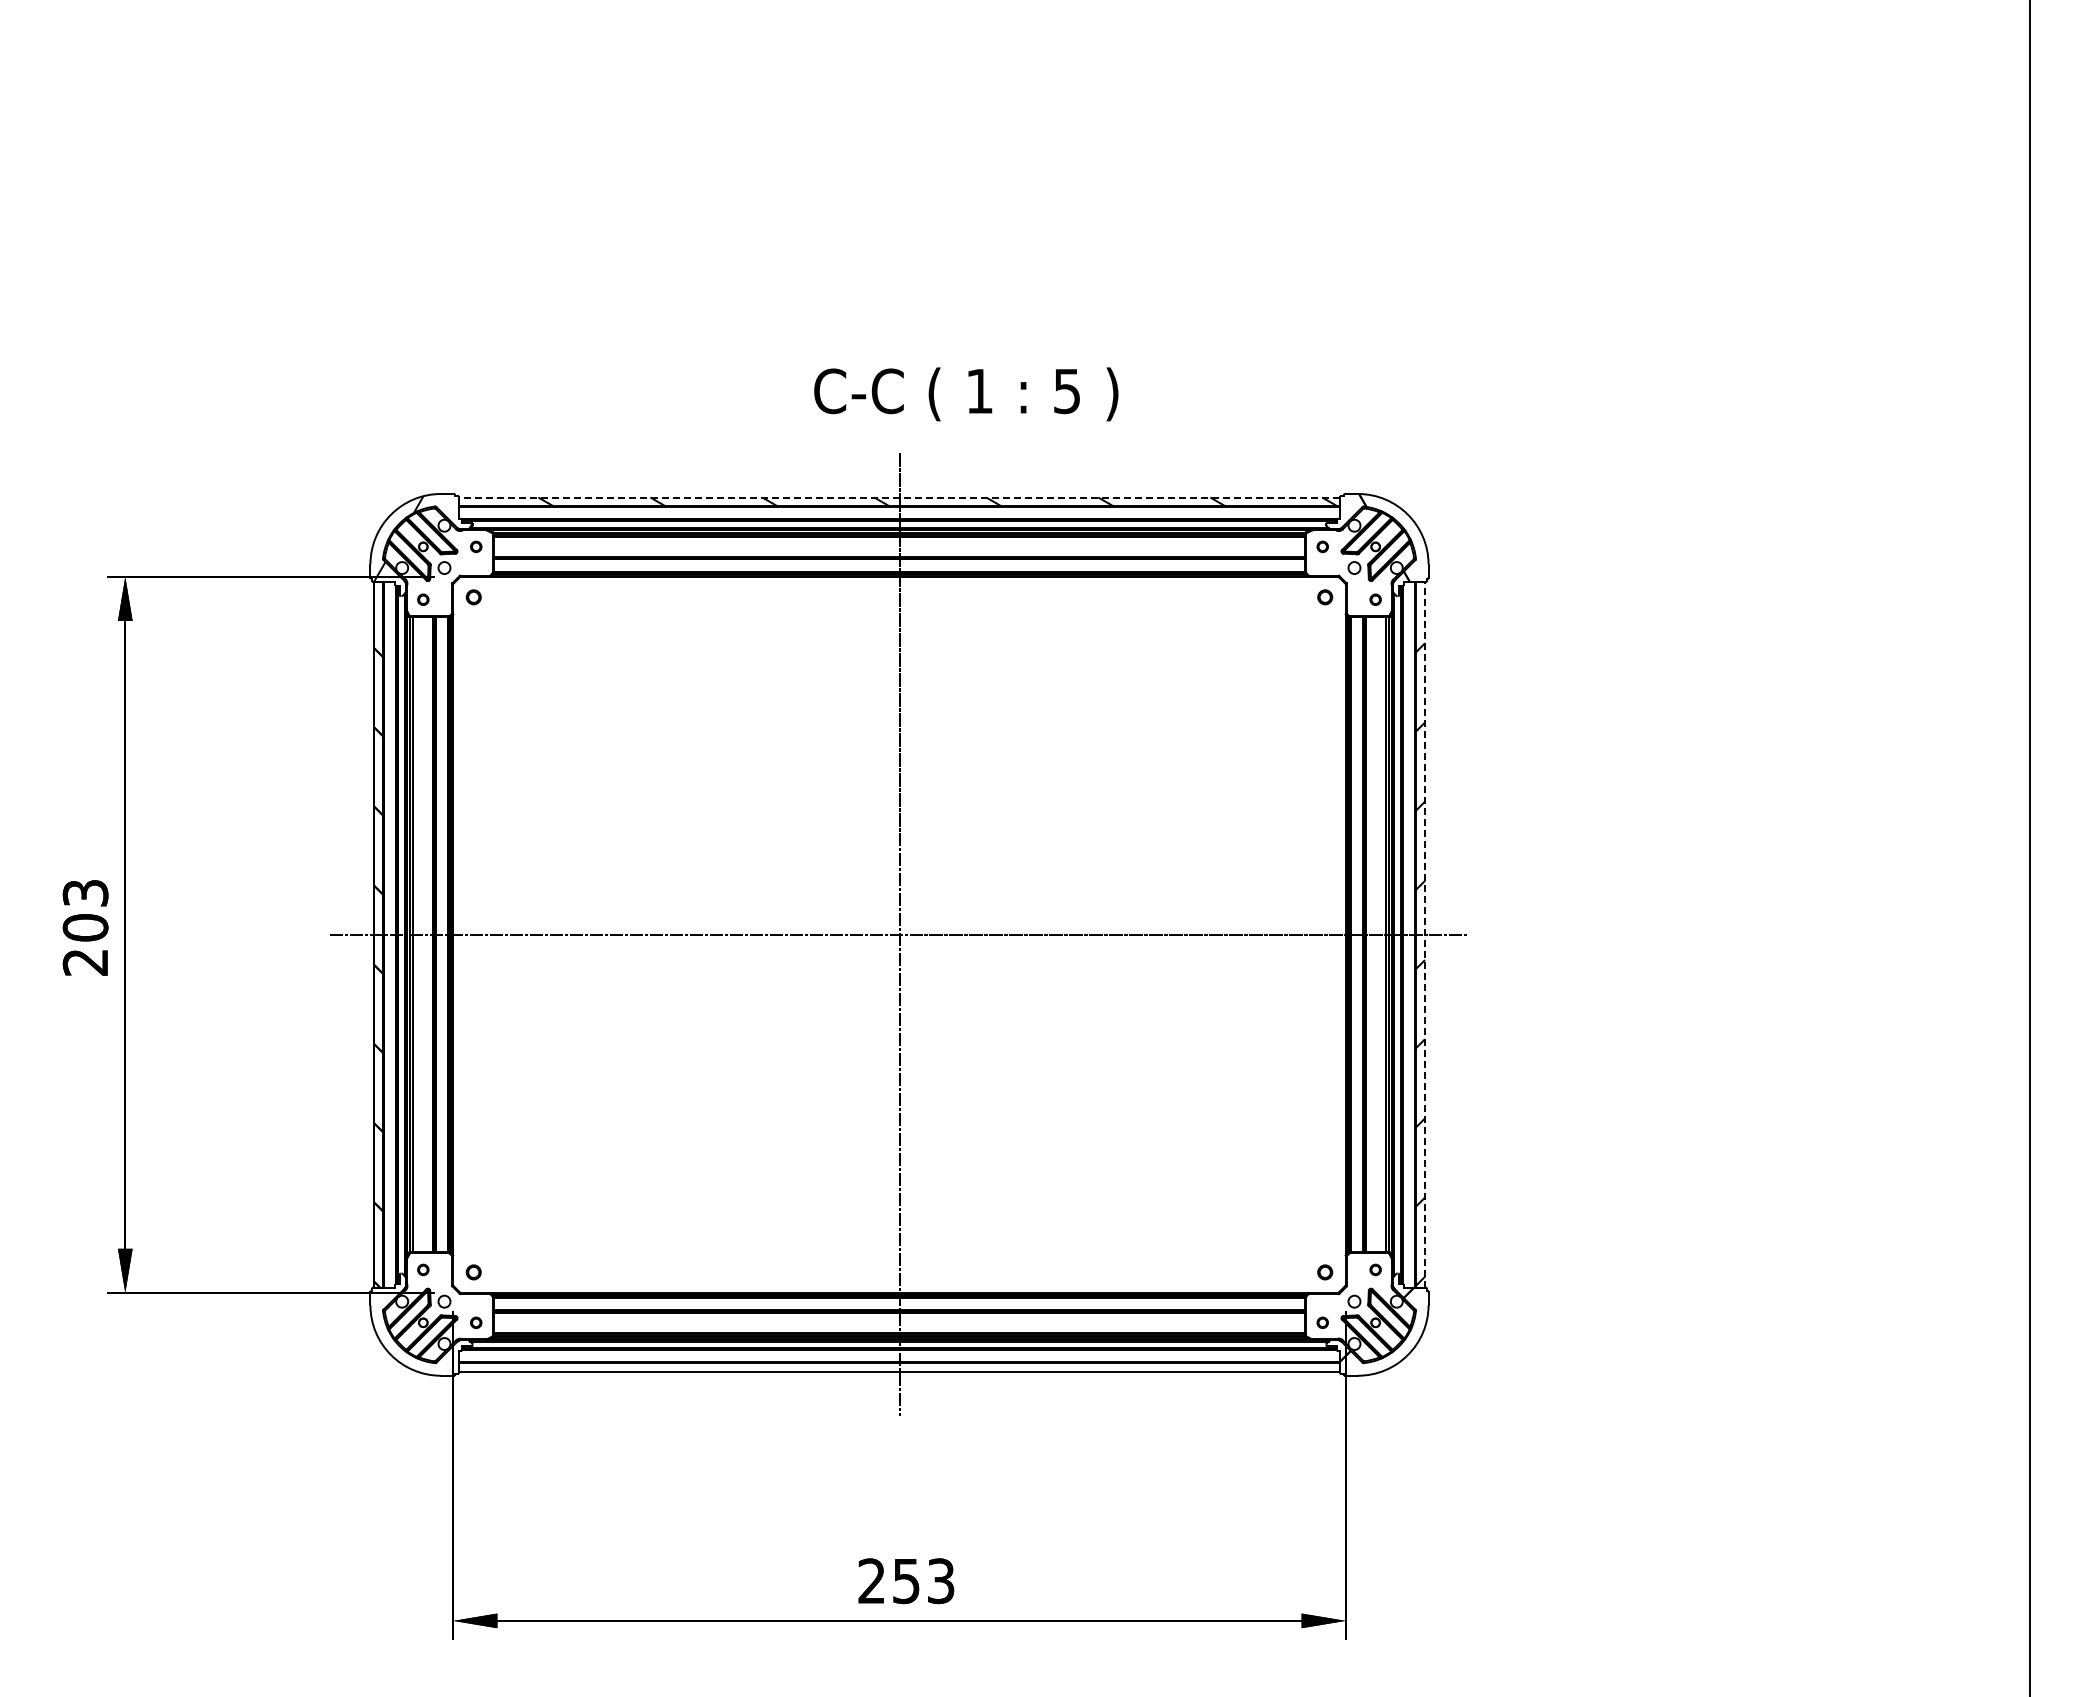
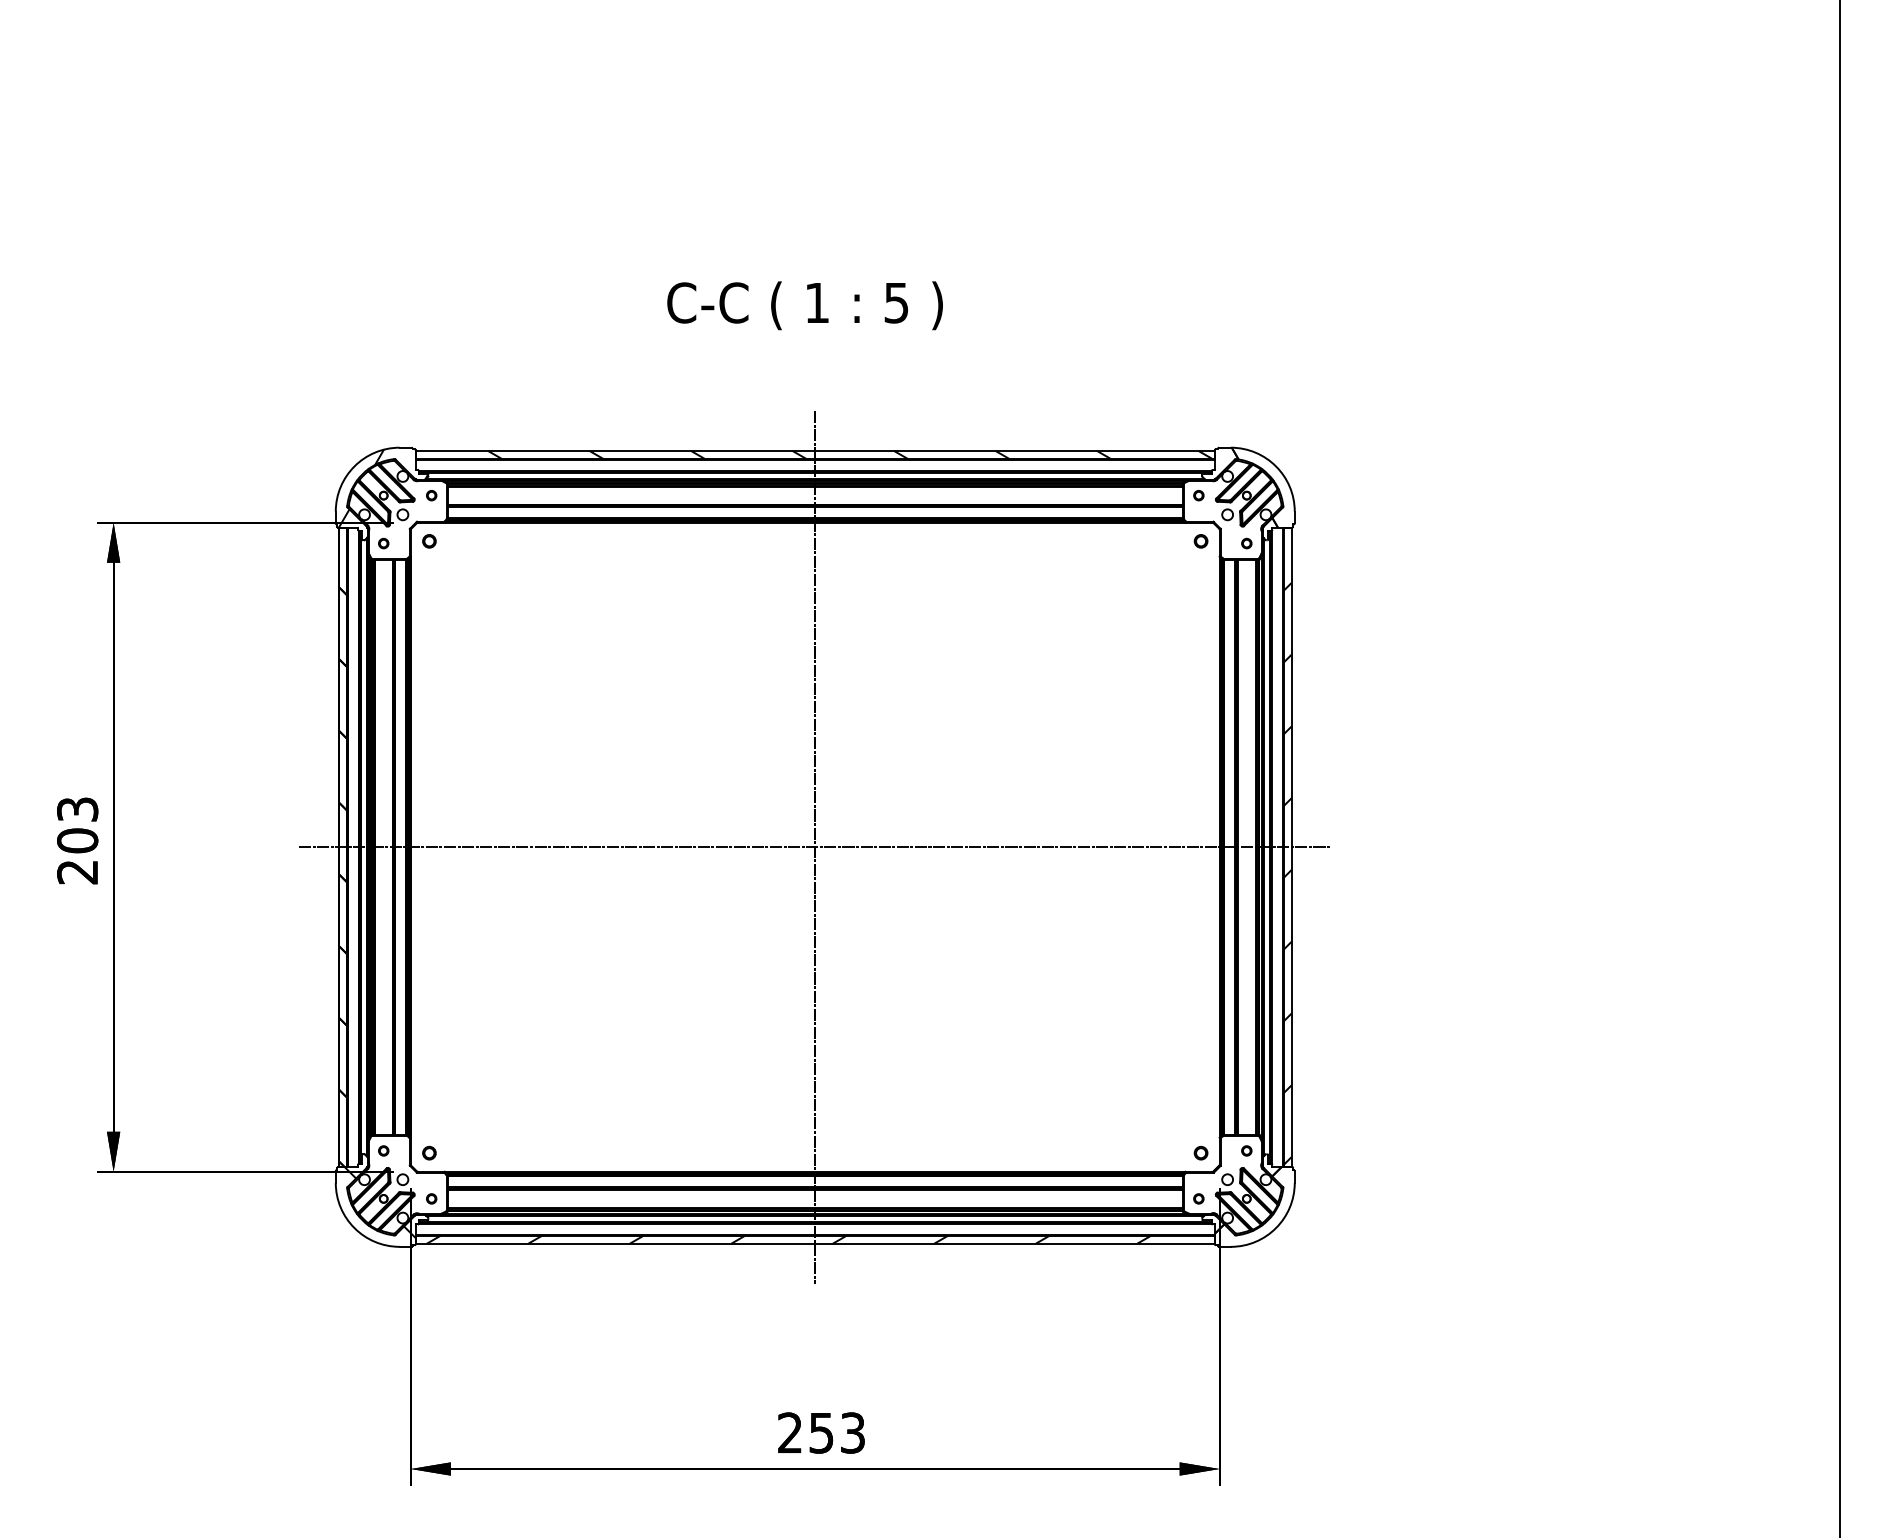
text: (966, 394) -> (805, 305), moved
line: (899, 497) -> (815, 450), dashed -> solid
line: (1425, 934) -> (1291, 846), dashed -> solid
hatch: (419, 1326) -> (380, 1202), added
hatch: (870, 1367) -> (788, 1239), added

